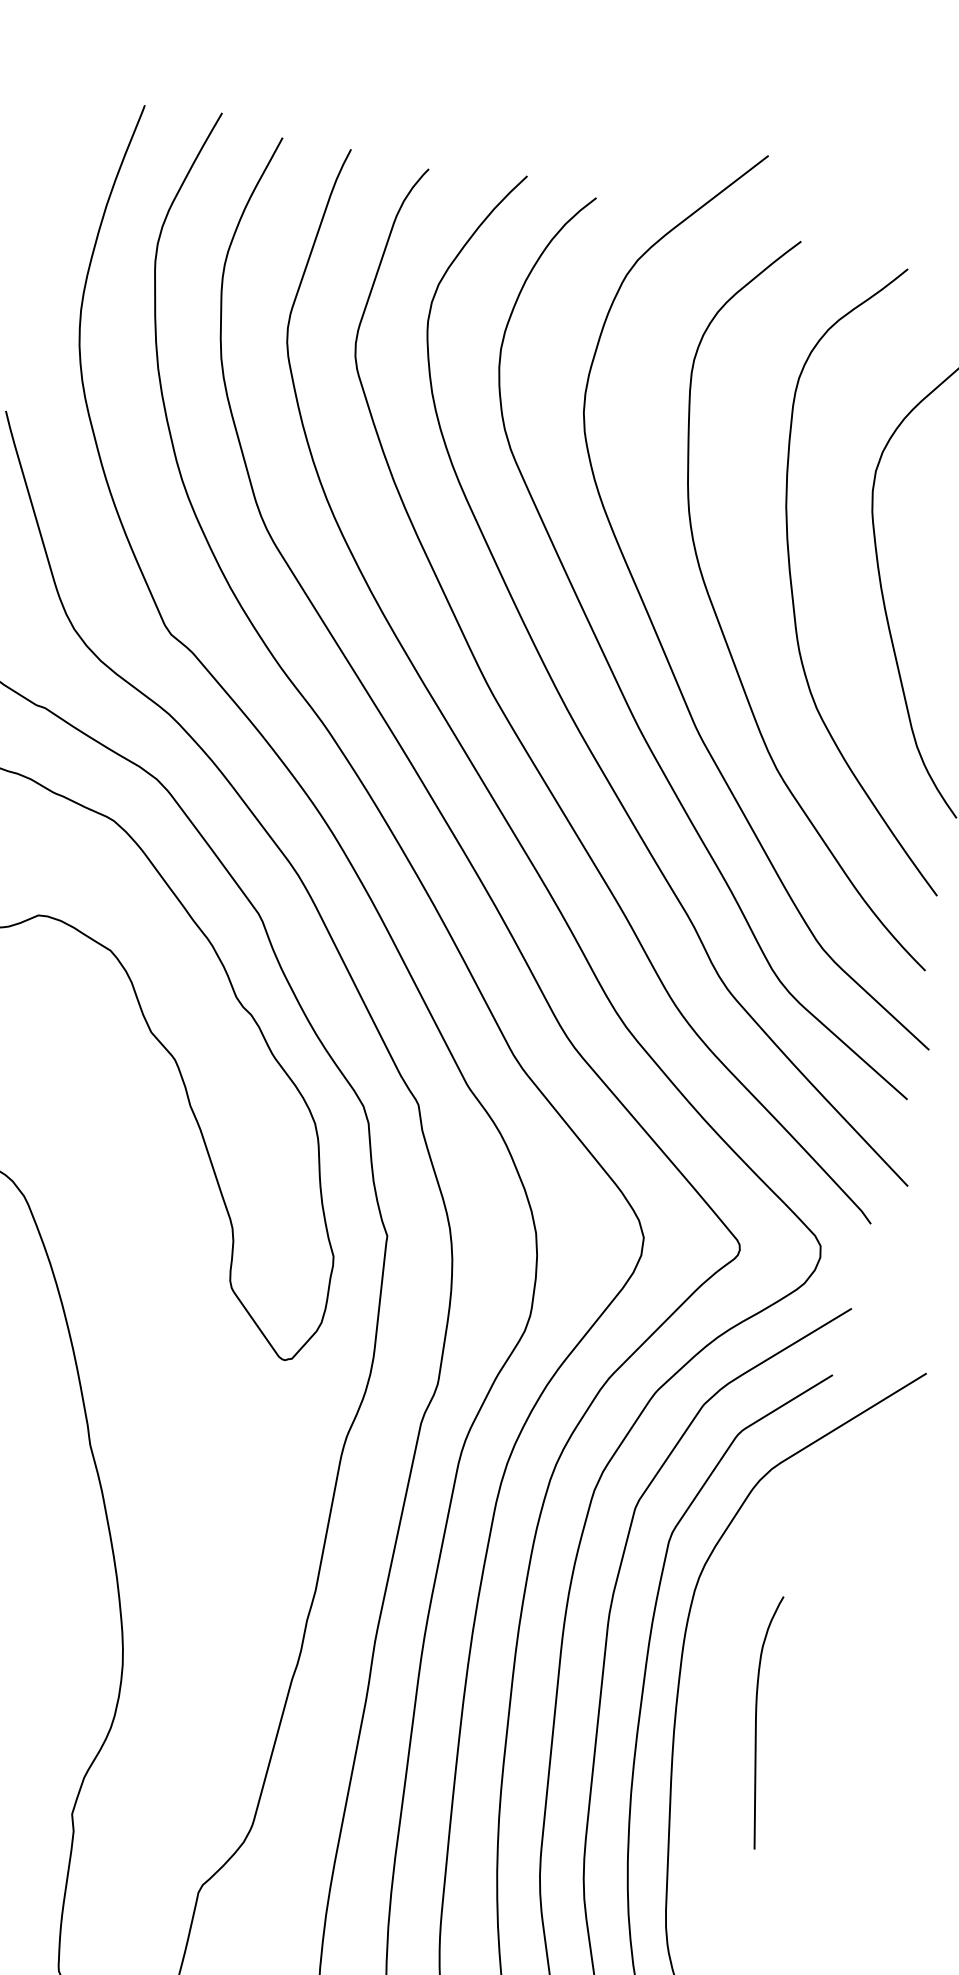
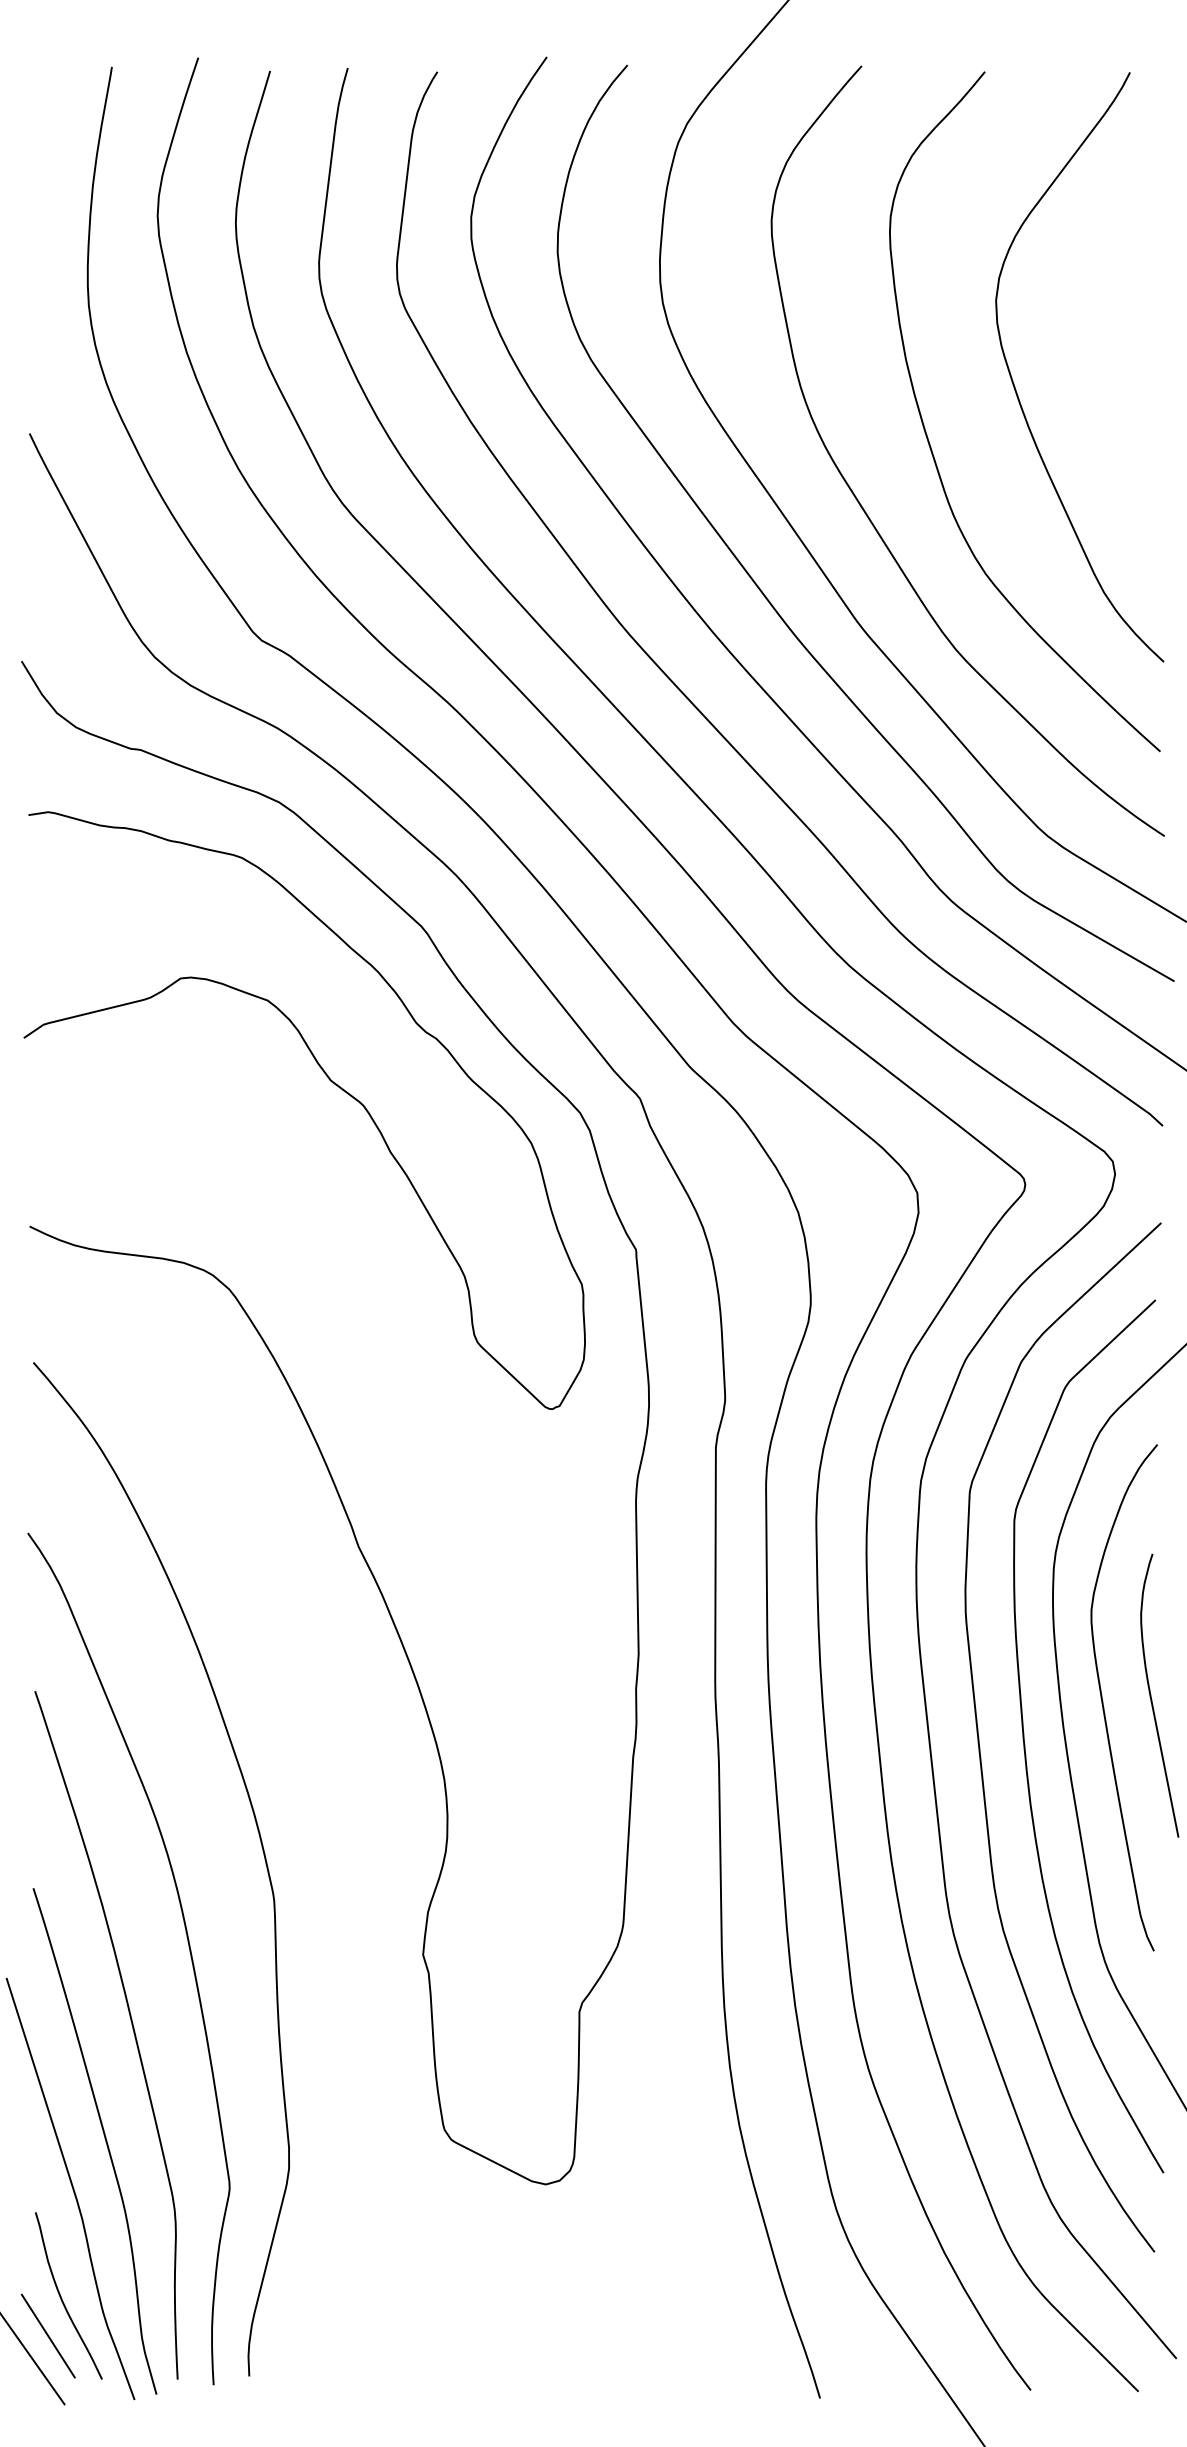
curve: (713, 1716) -> (1103, 1701), added

